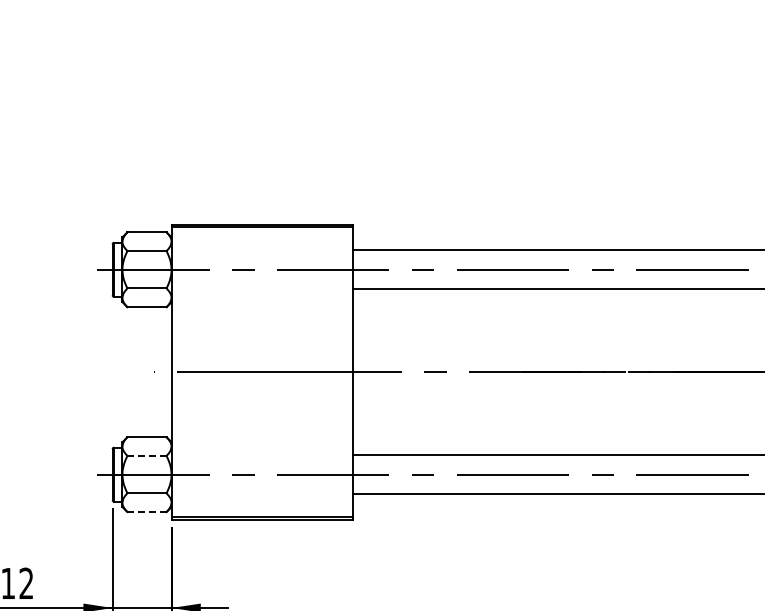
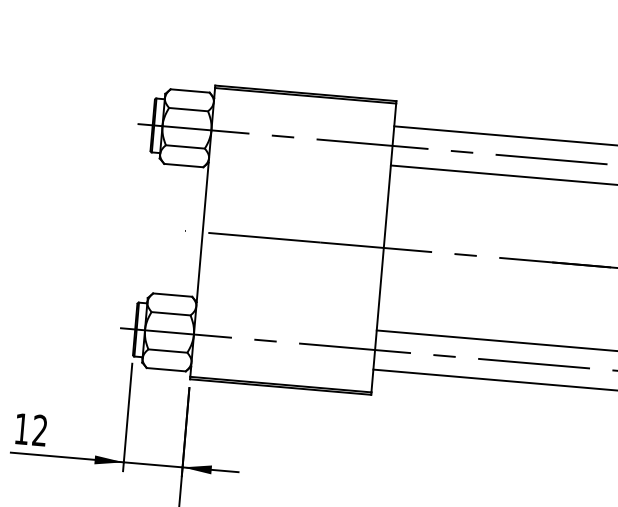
line: (147, 455) -> (171, 313), dashed -> solid
line: (147, 512) -> (166, 370), dashed -> solid

